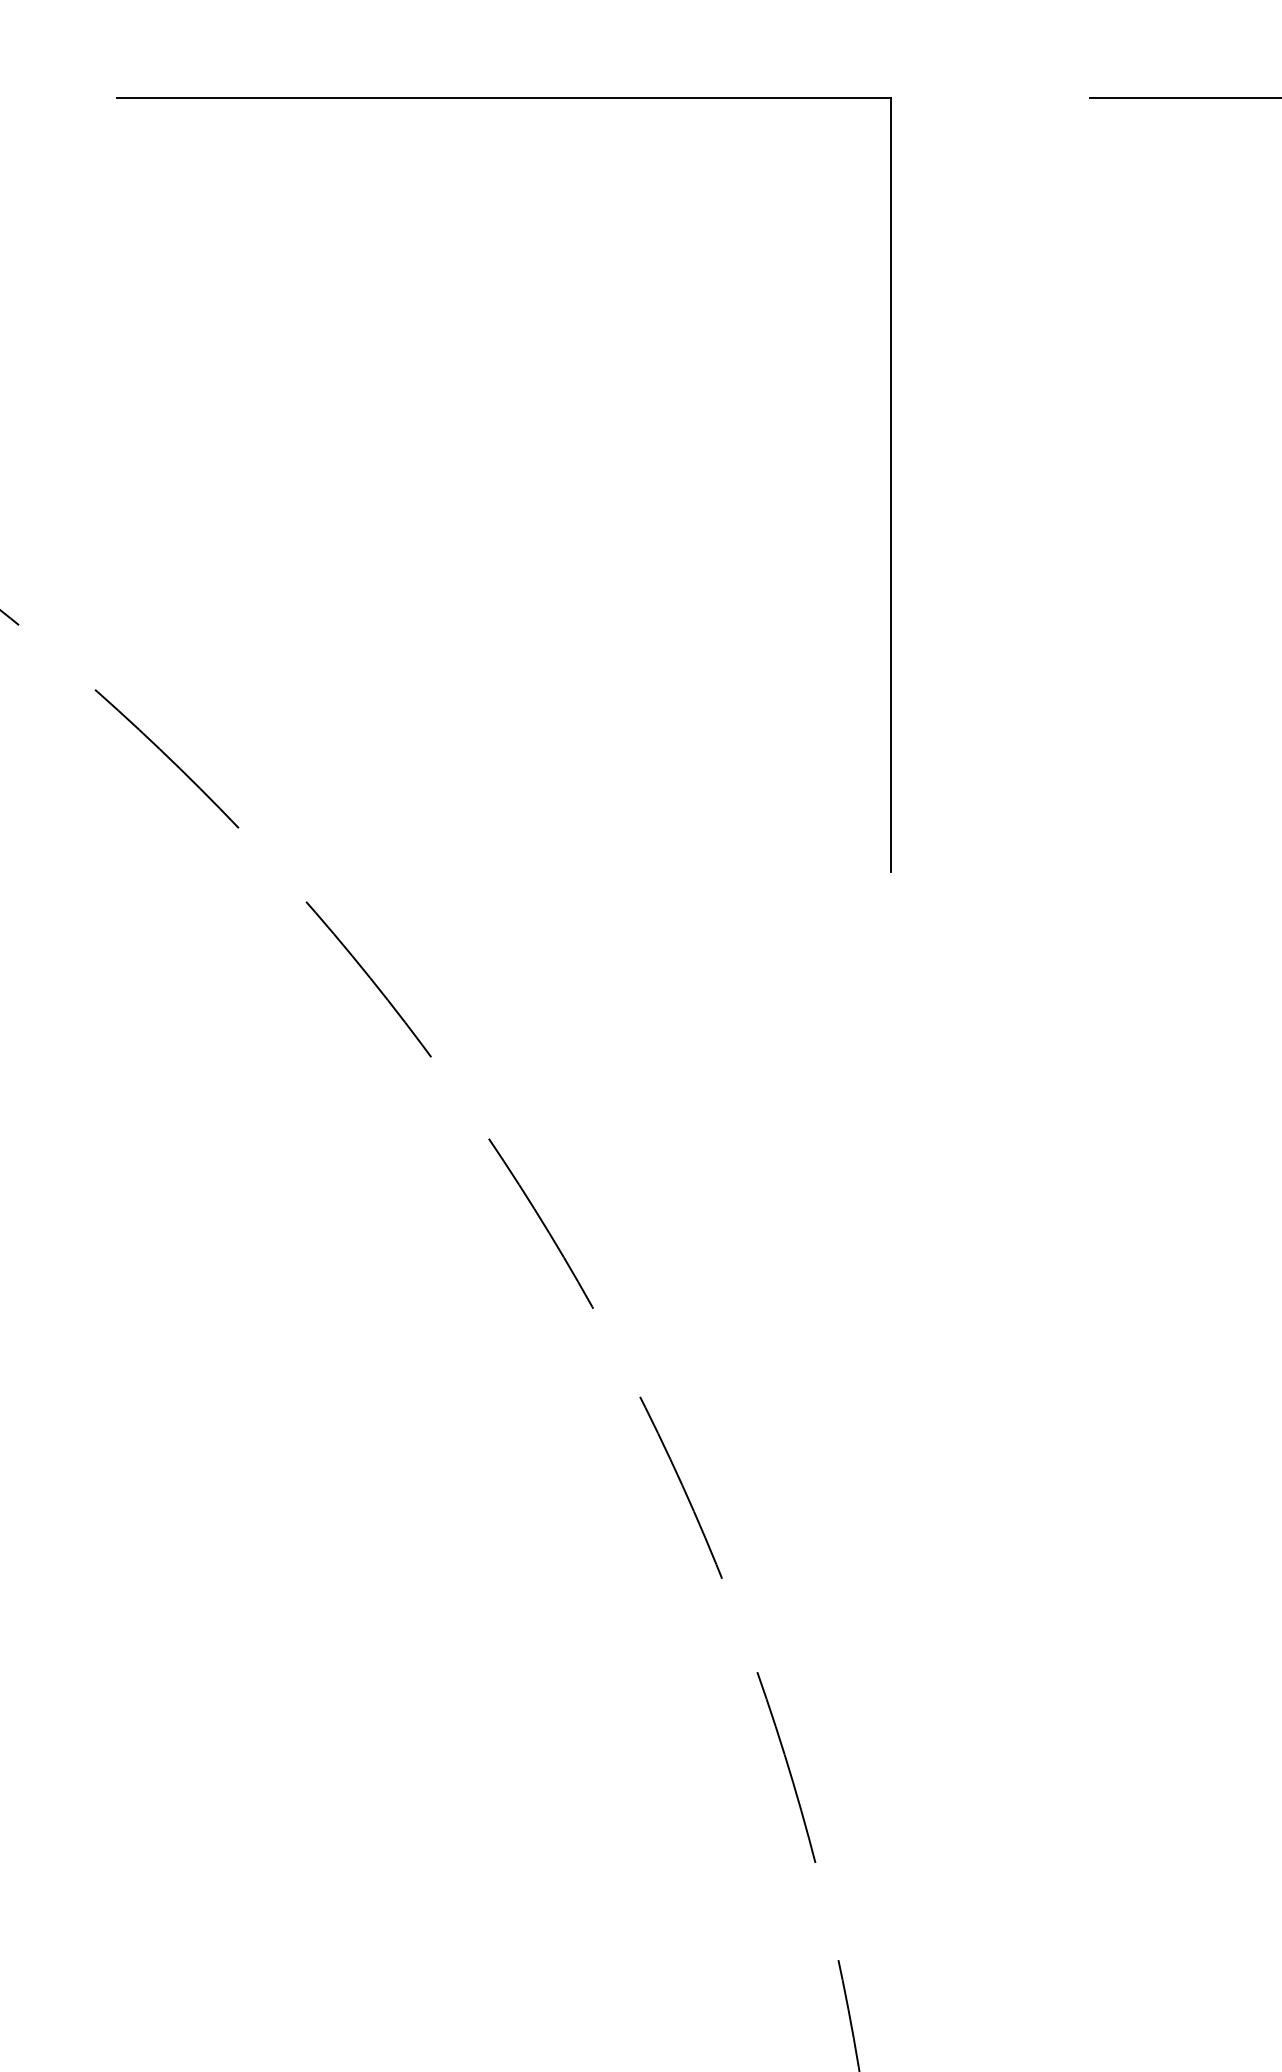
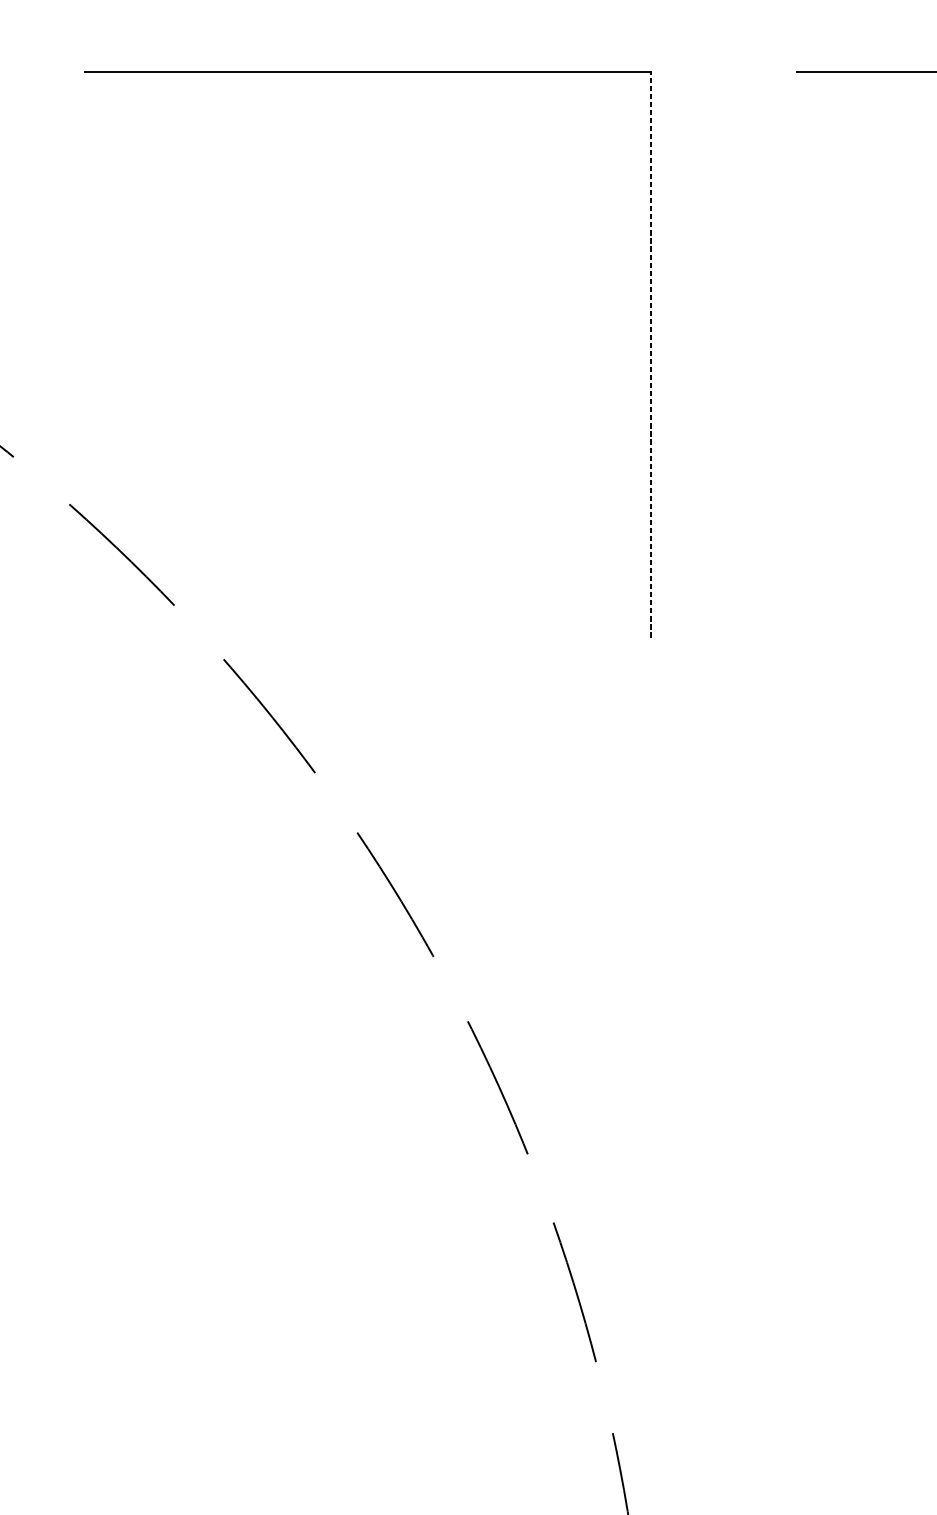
line: (890, 485) -> (650, 355), solid -> dashed

